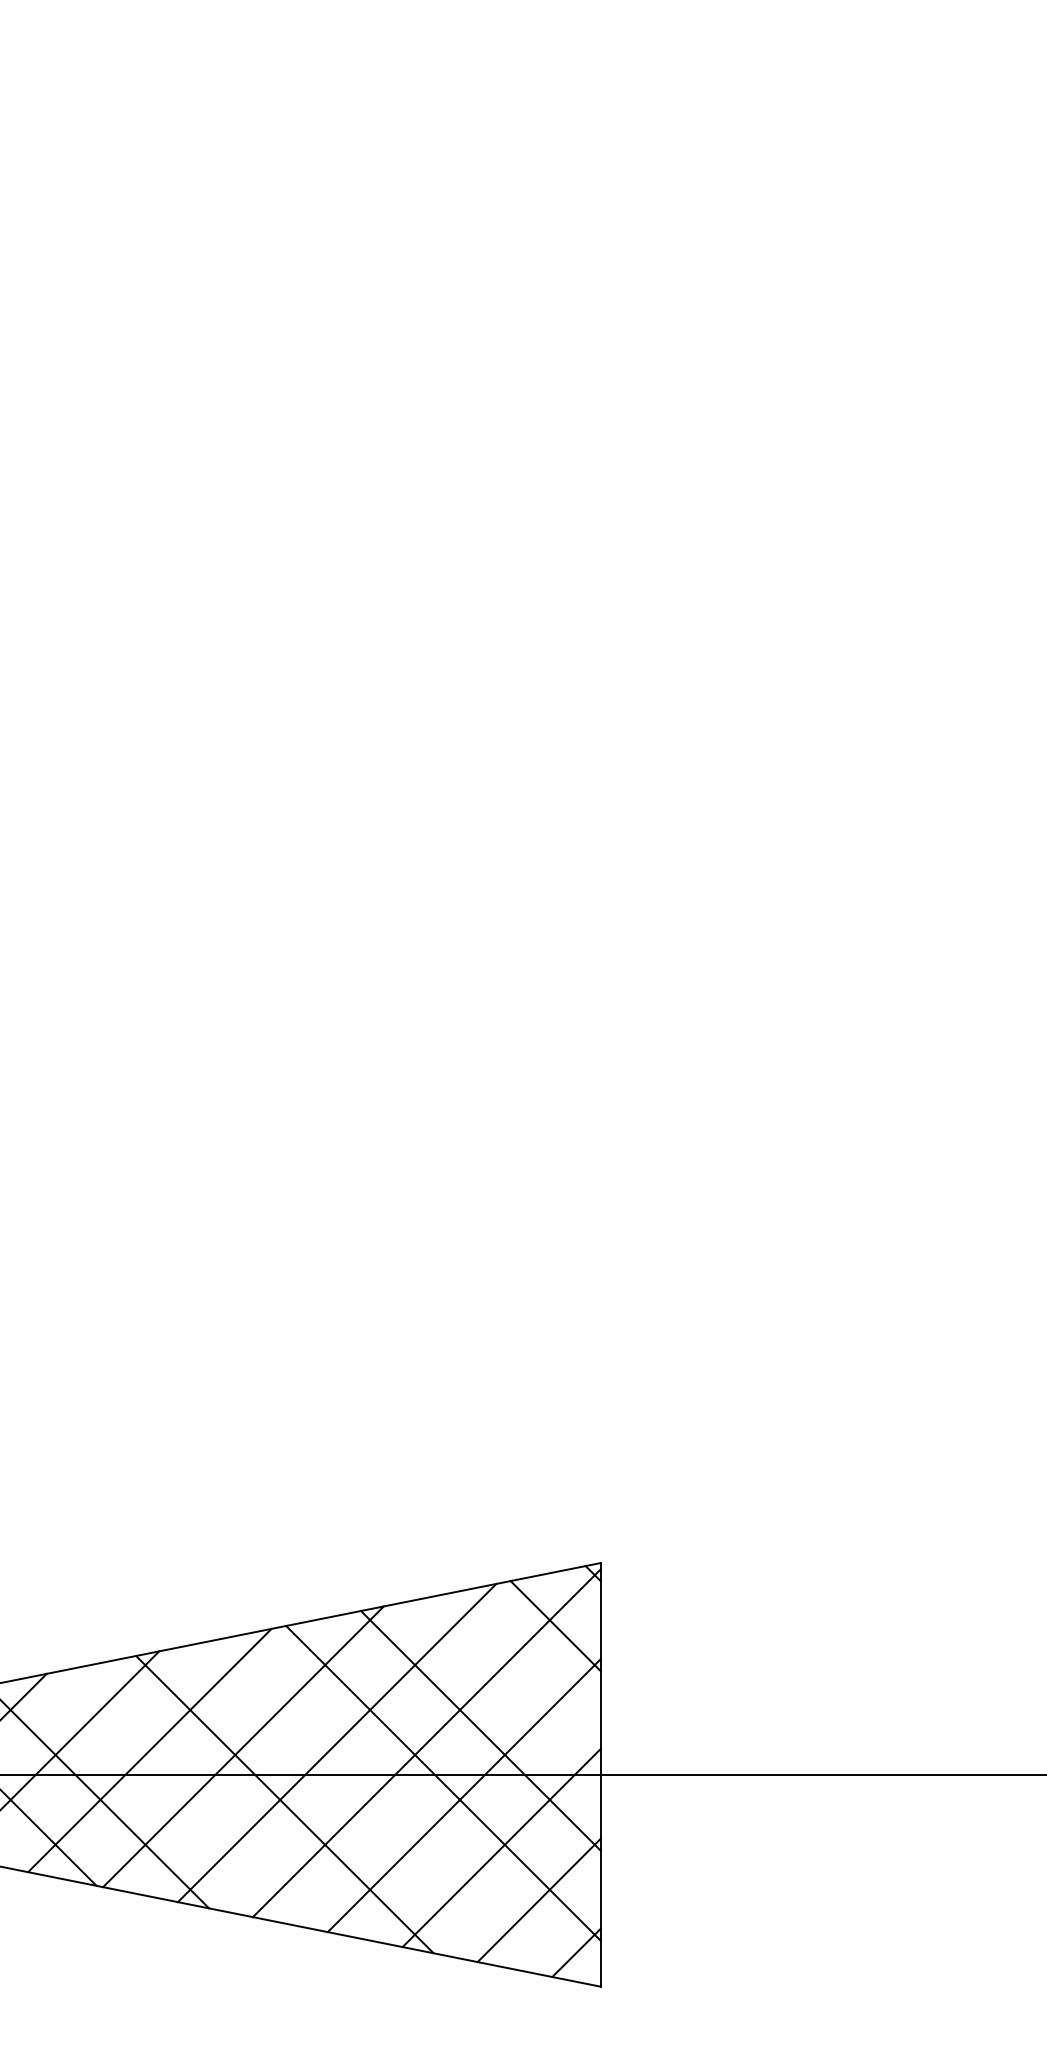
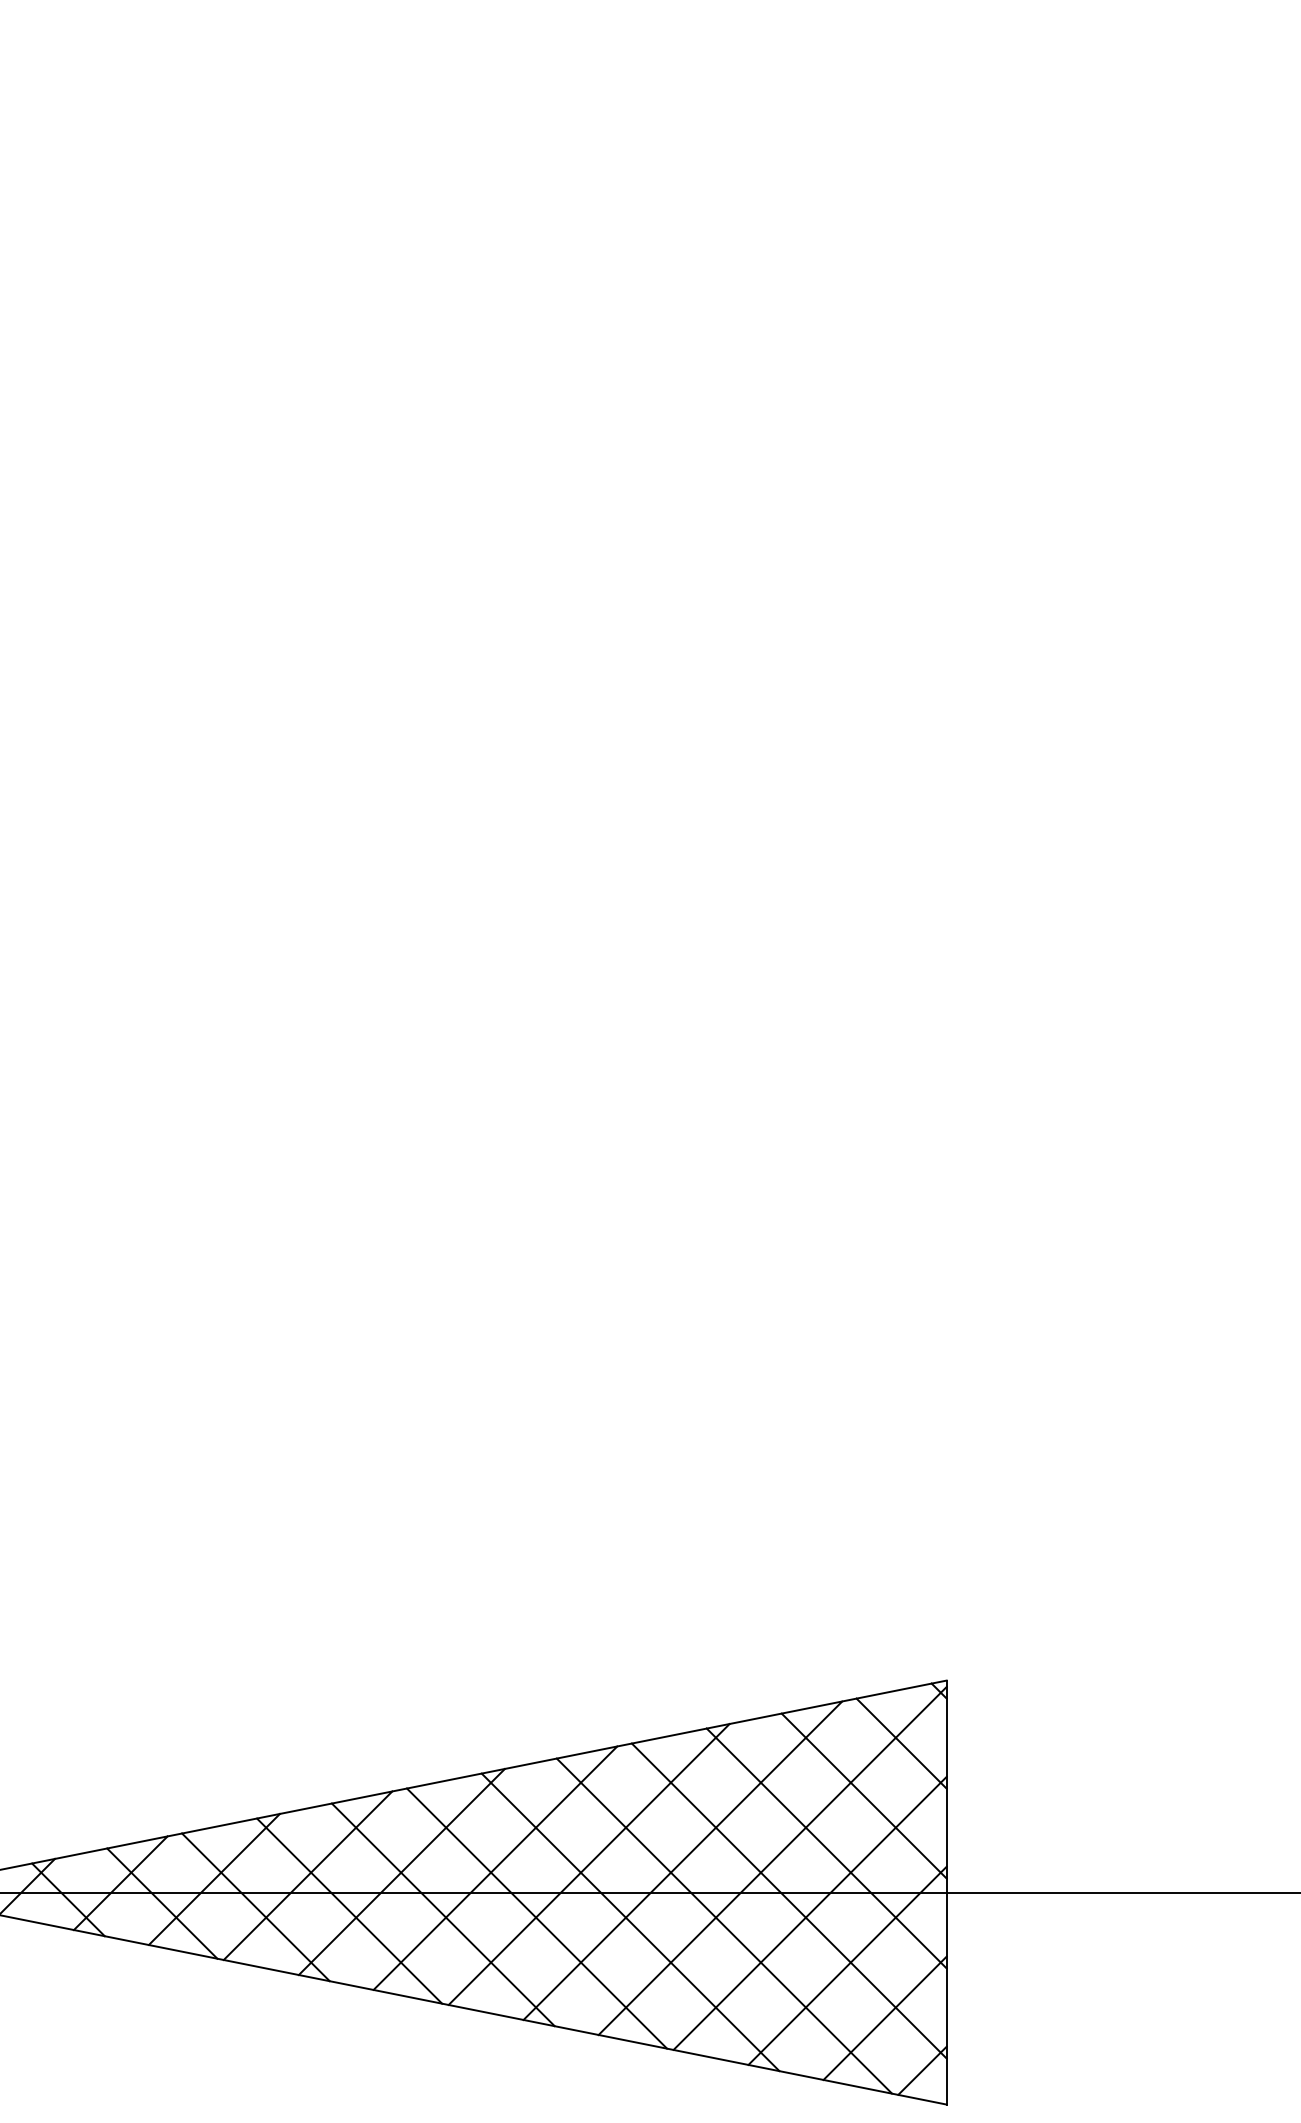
line: (517, 1677) -> (863, 1795), added
line: (190, 1800) -> (536, 1918), added
line: (378, 1807) -> (724, 1925), added

